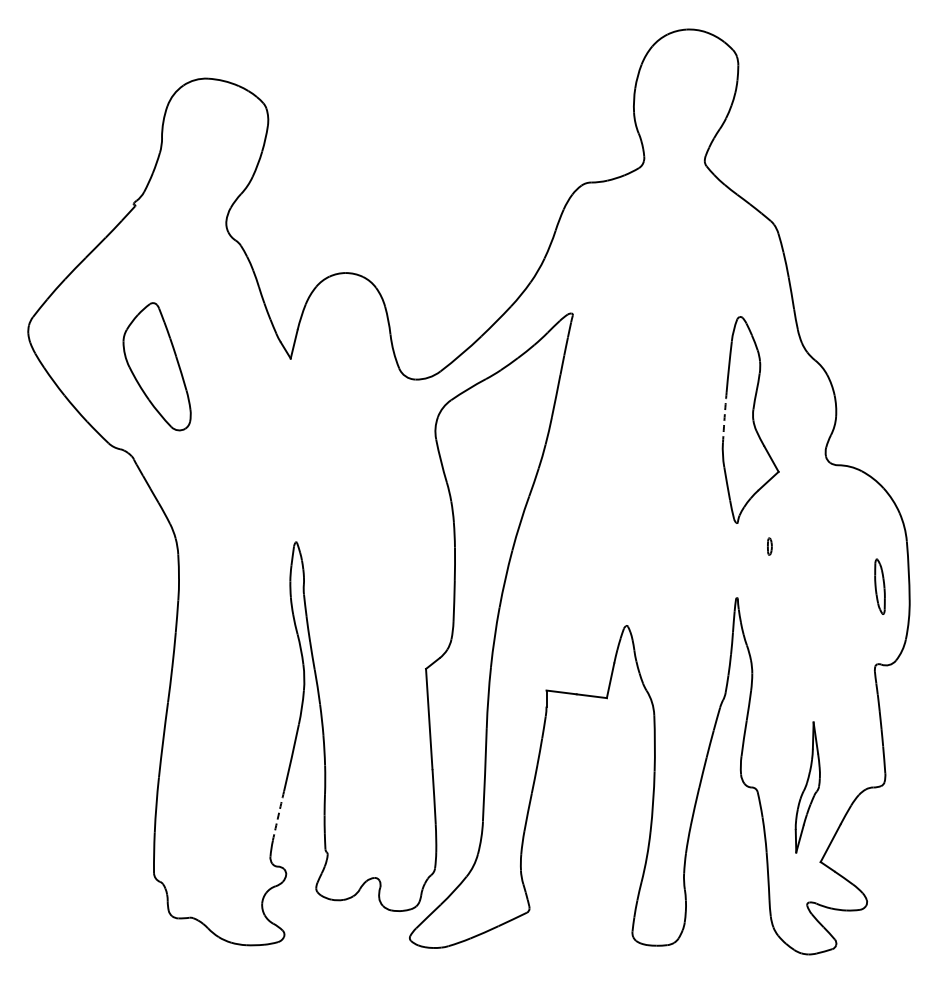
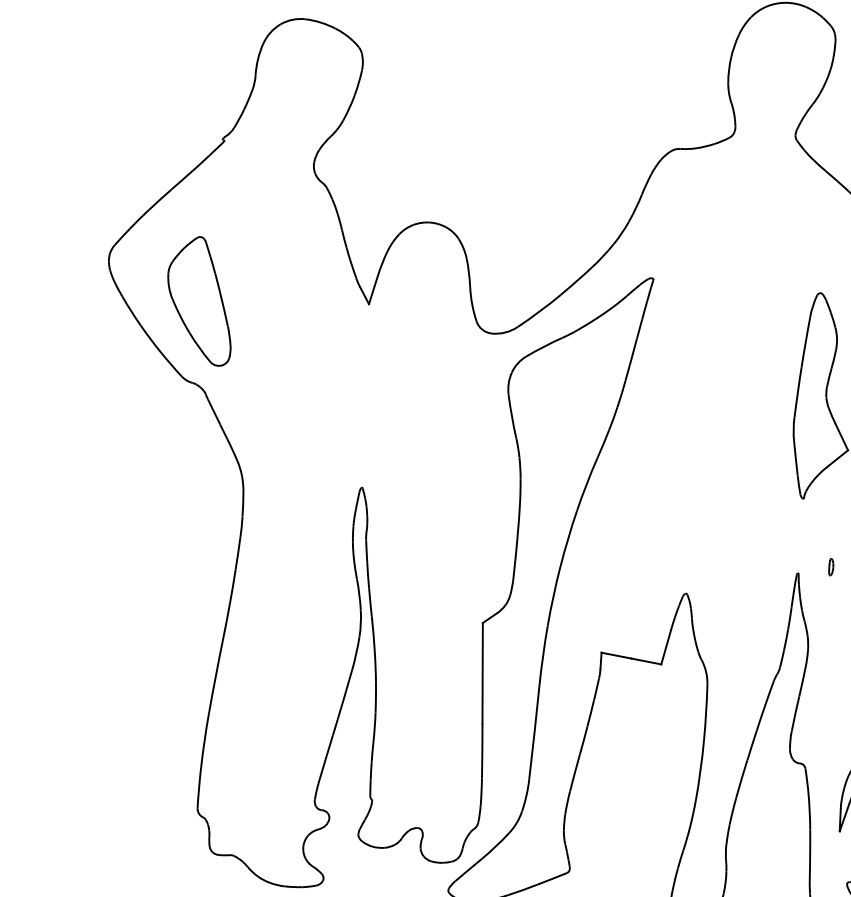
part: (156, 366) -> (199, 300), moved
arc: (724, 417) -> (797, 392), dashed -> solid
part: (769, 546) -> (830, 567), moved
arc: (278, 815) -> (325, 759), dashed -> solid

